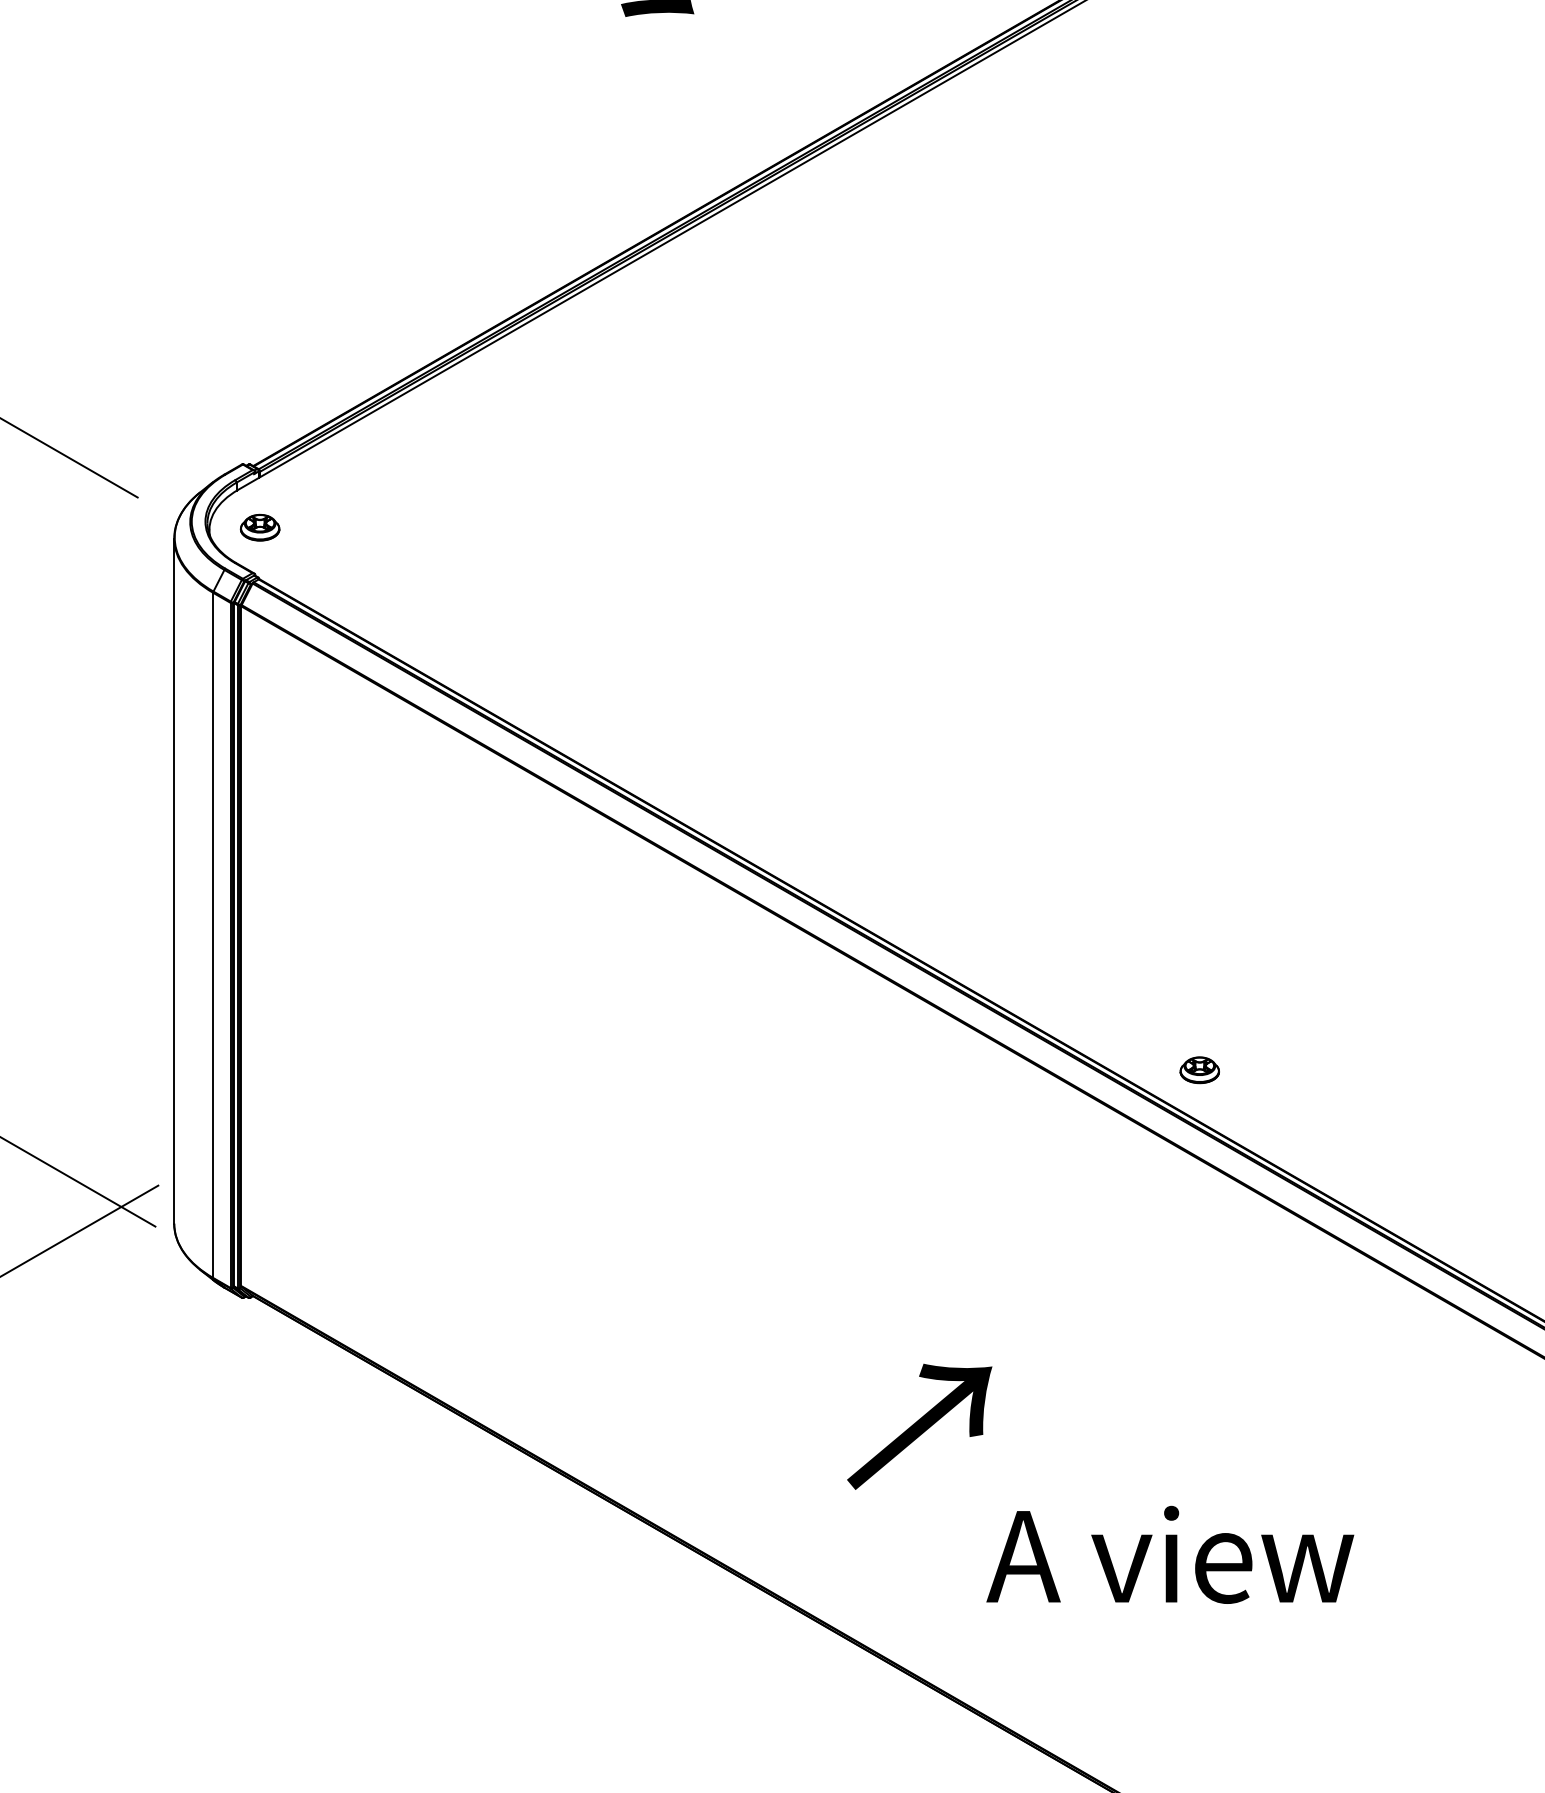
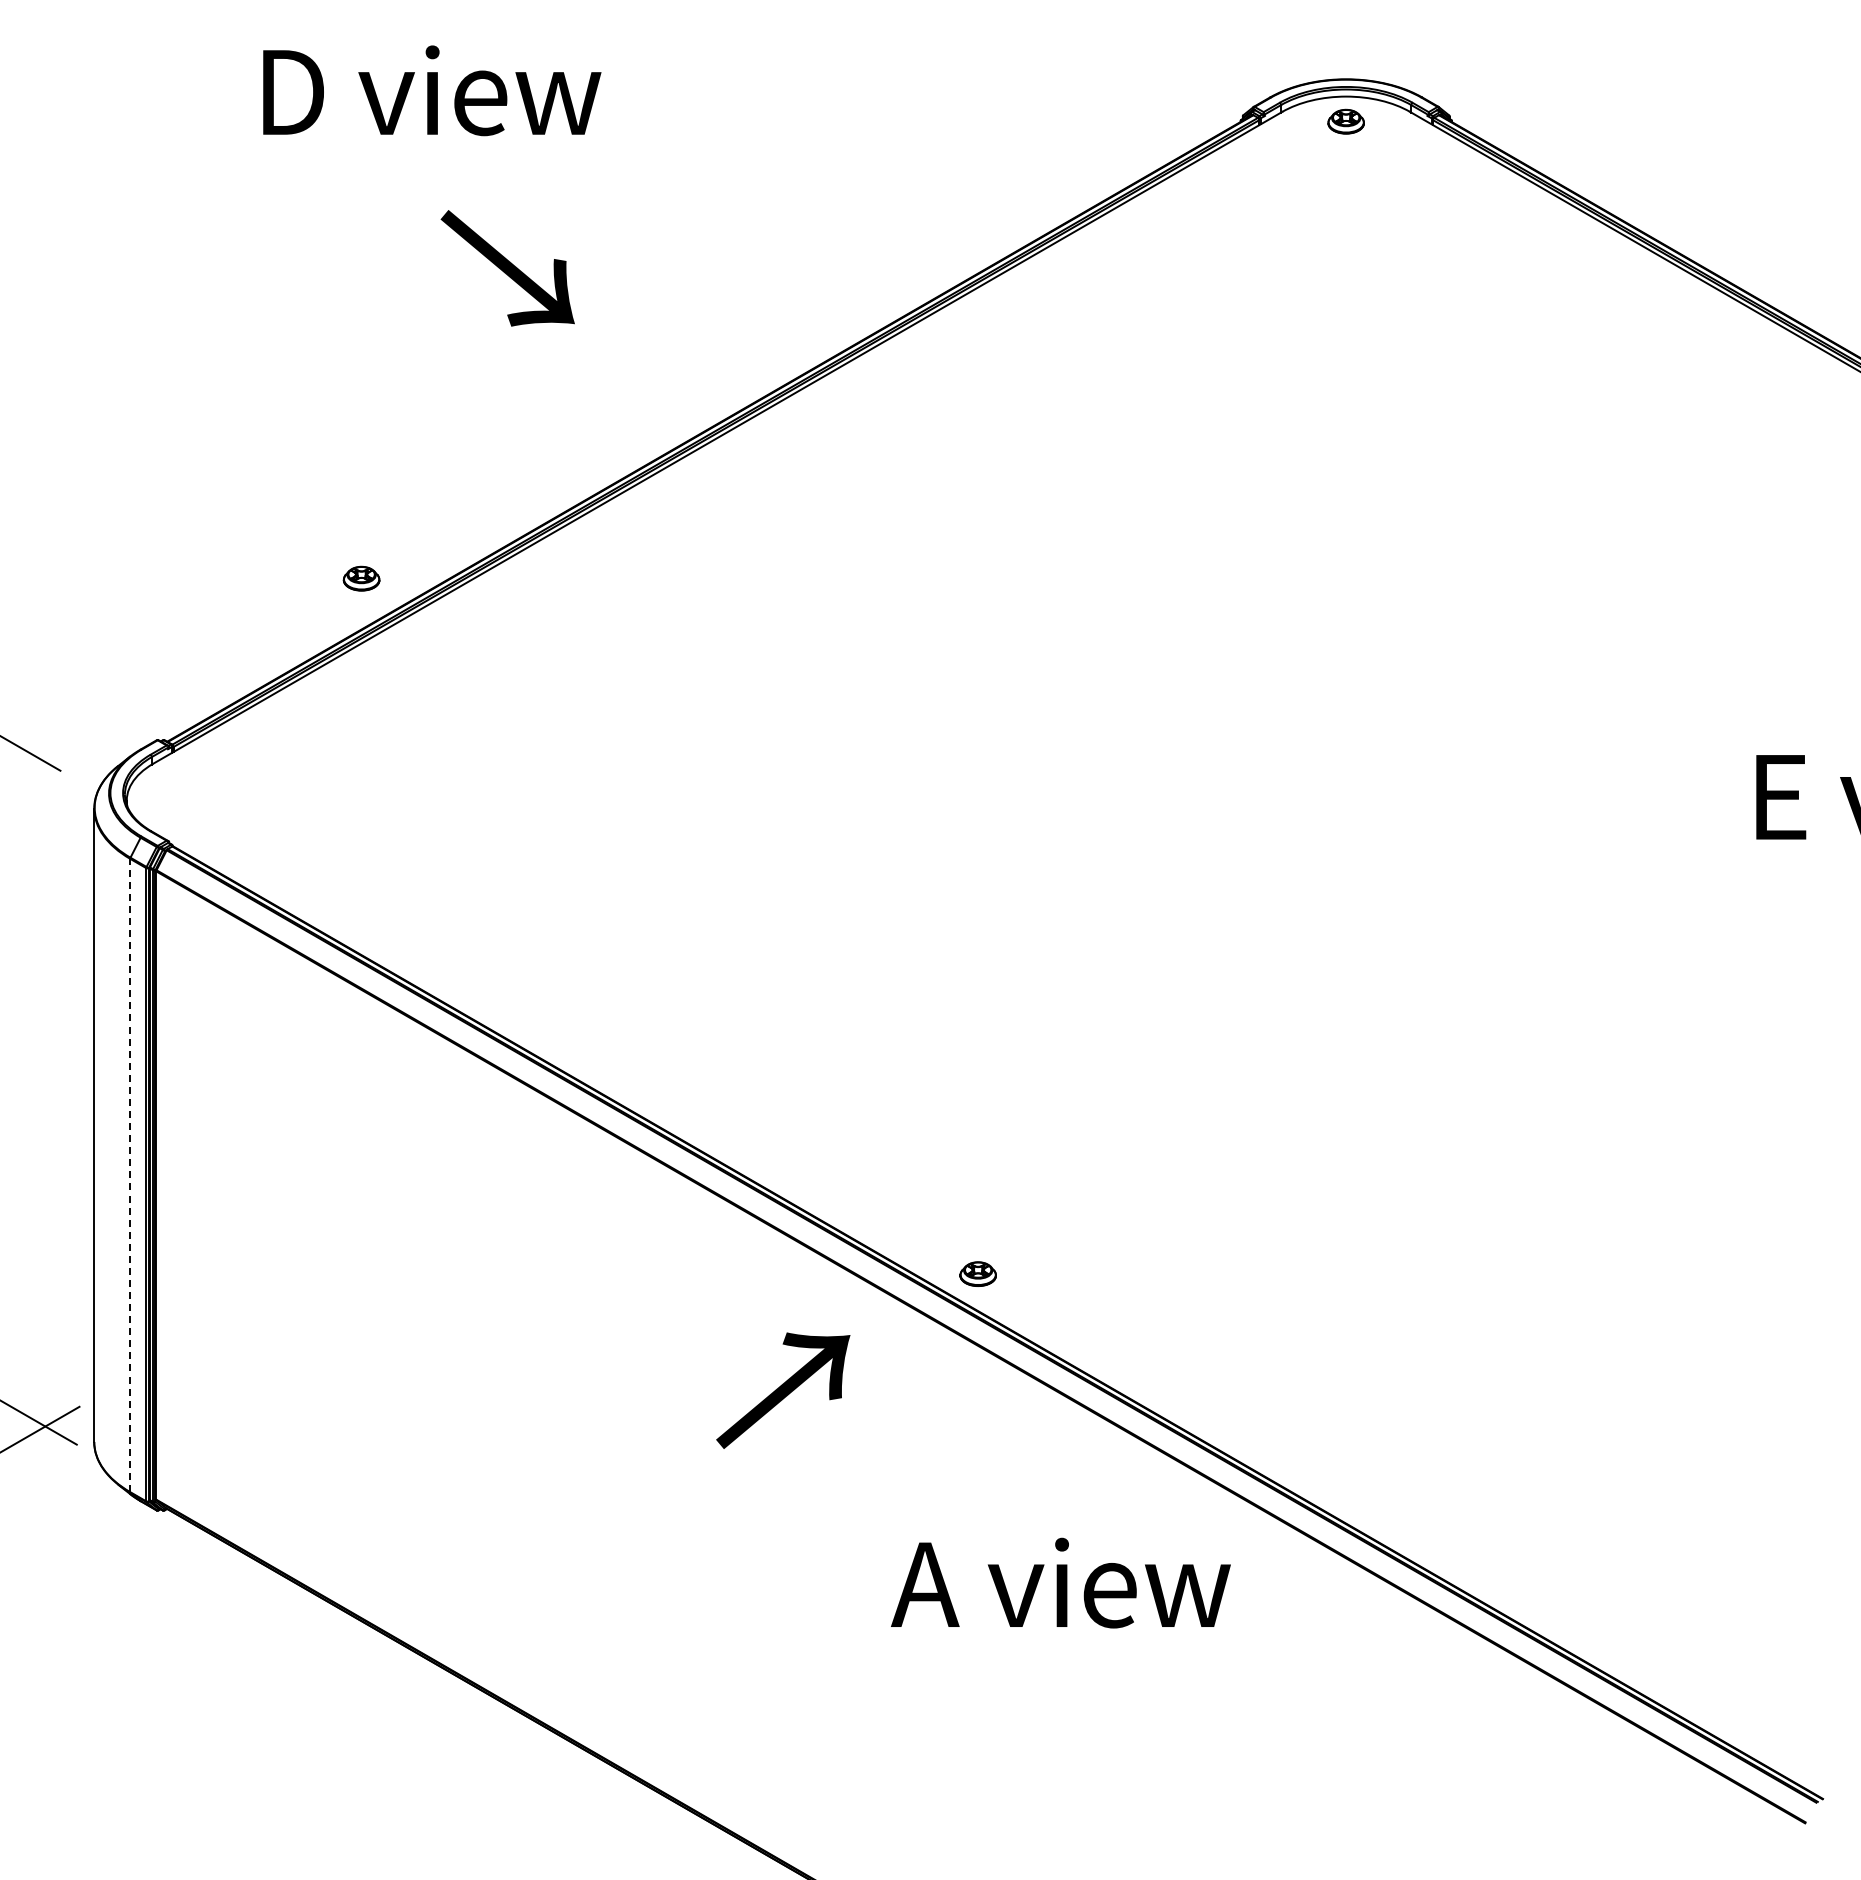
part: (259, 527) -> (361, 578), moved
line: (213, 935) -> (130, 1175), solid -> dashed
part: (1199, 1069) -> (977, 1273), moved
text: (919, 1426) -> (783, 1390), moved
text: (1169, 1554) -> (1060, 1582), moved

